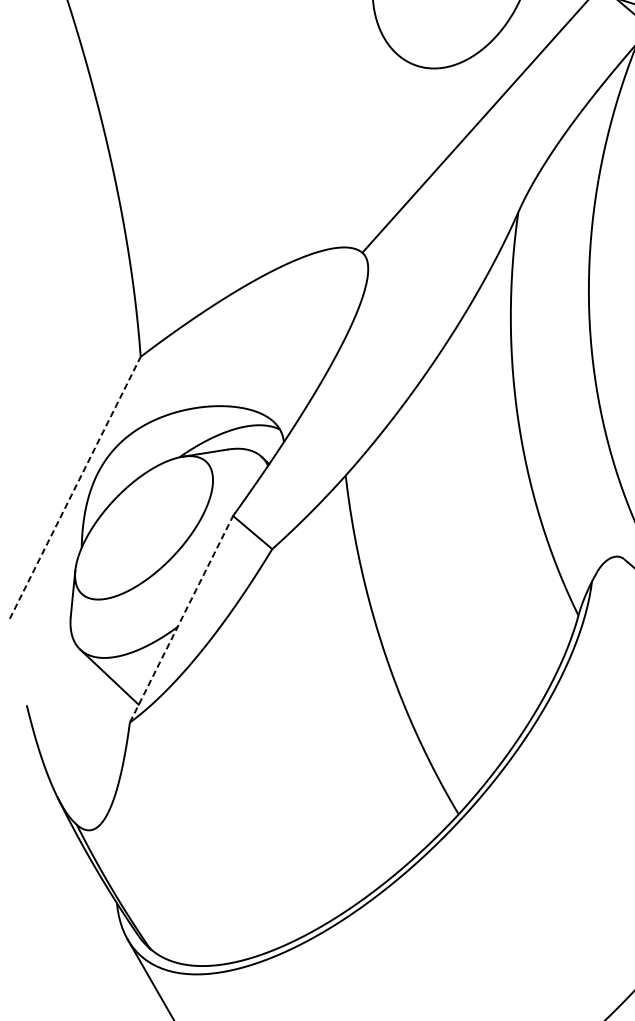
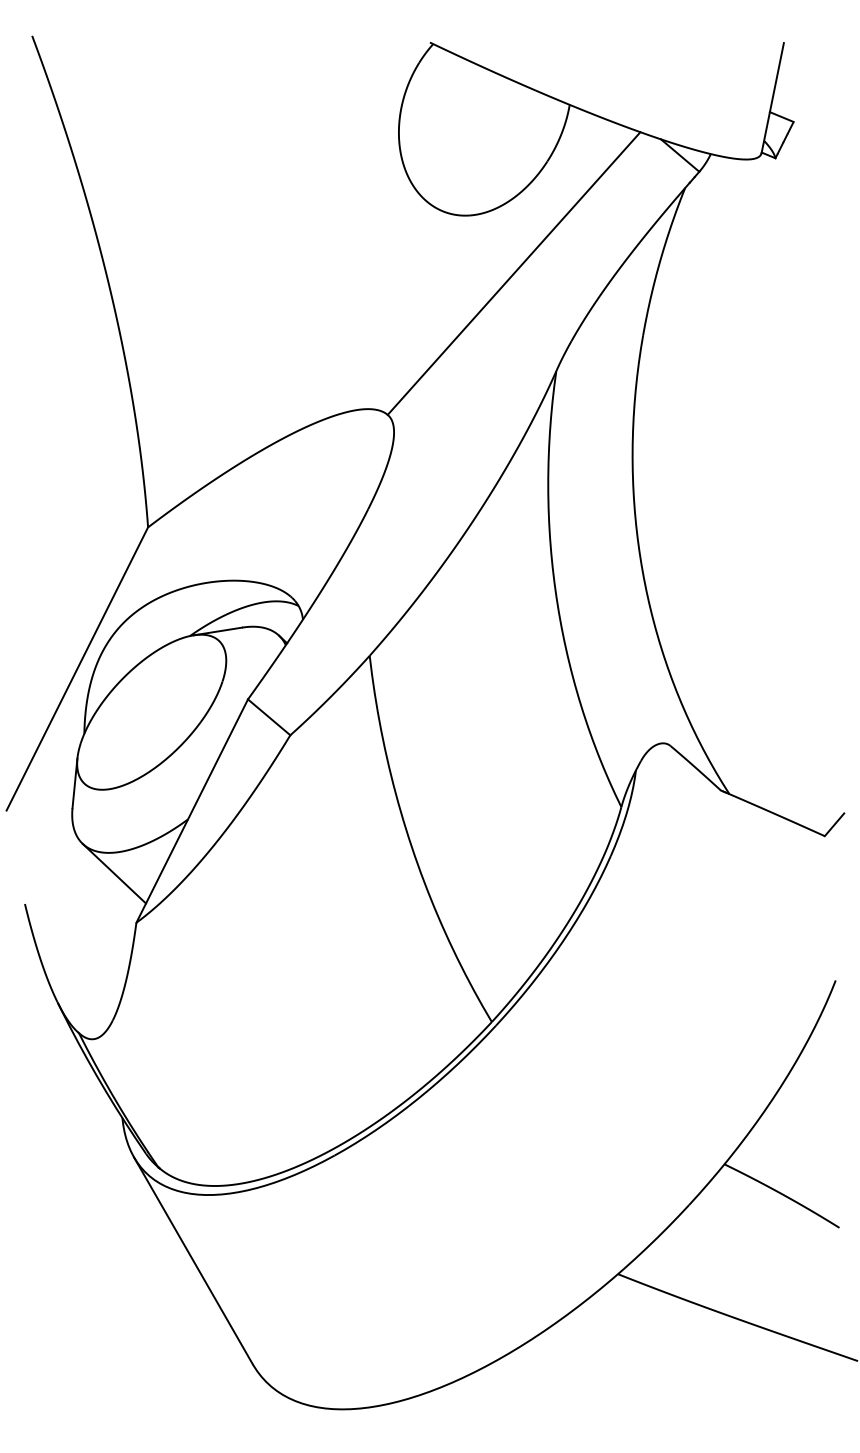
line: (75, 487) -> (77, 668), dashed -> solid
line: (181, 619) -> (192, 811), dashed -> solid

